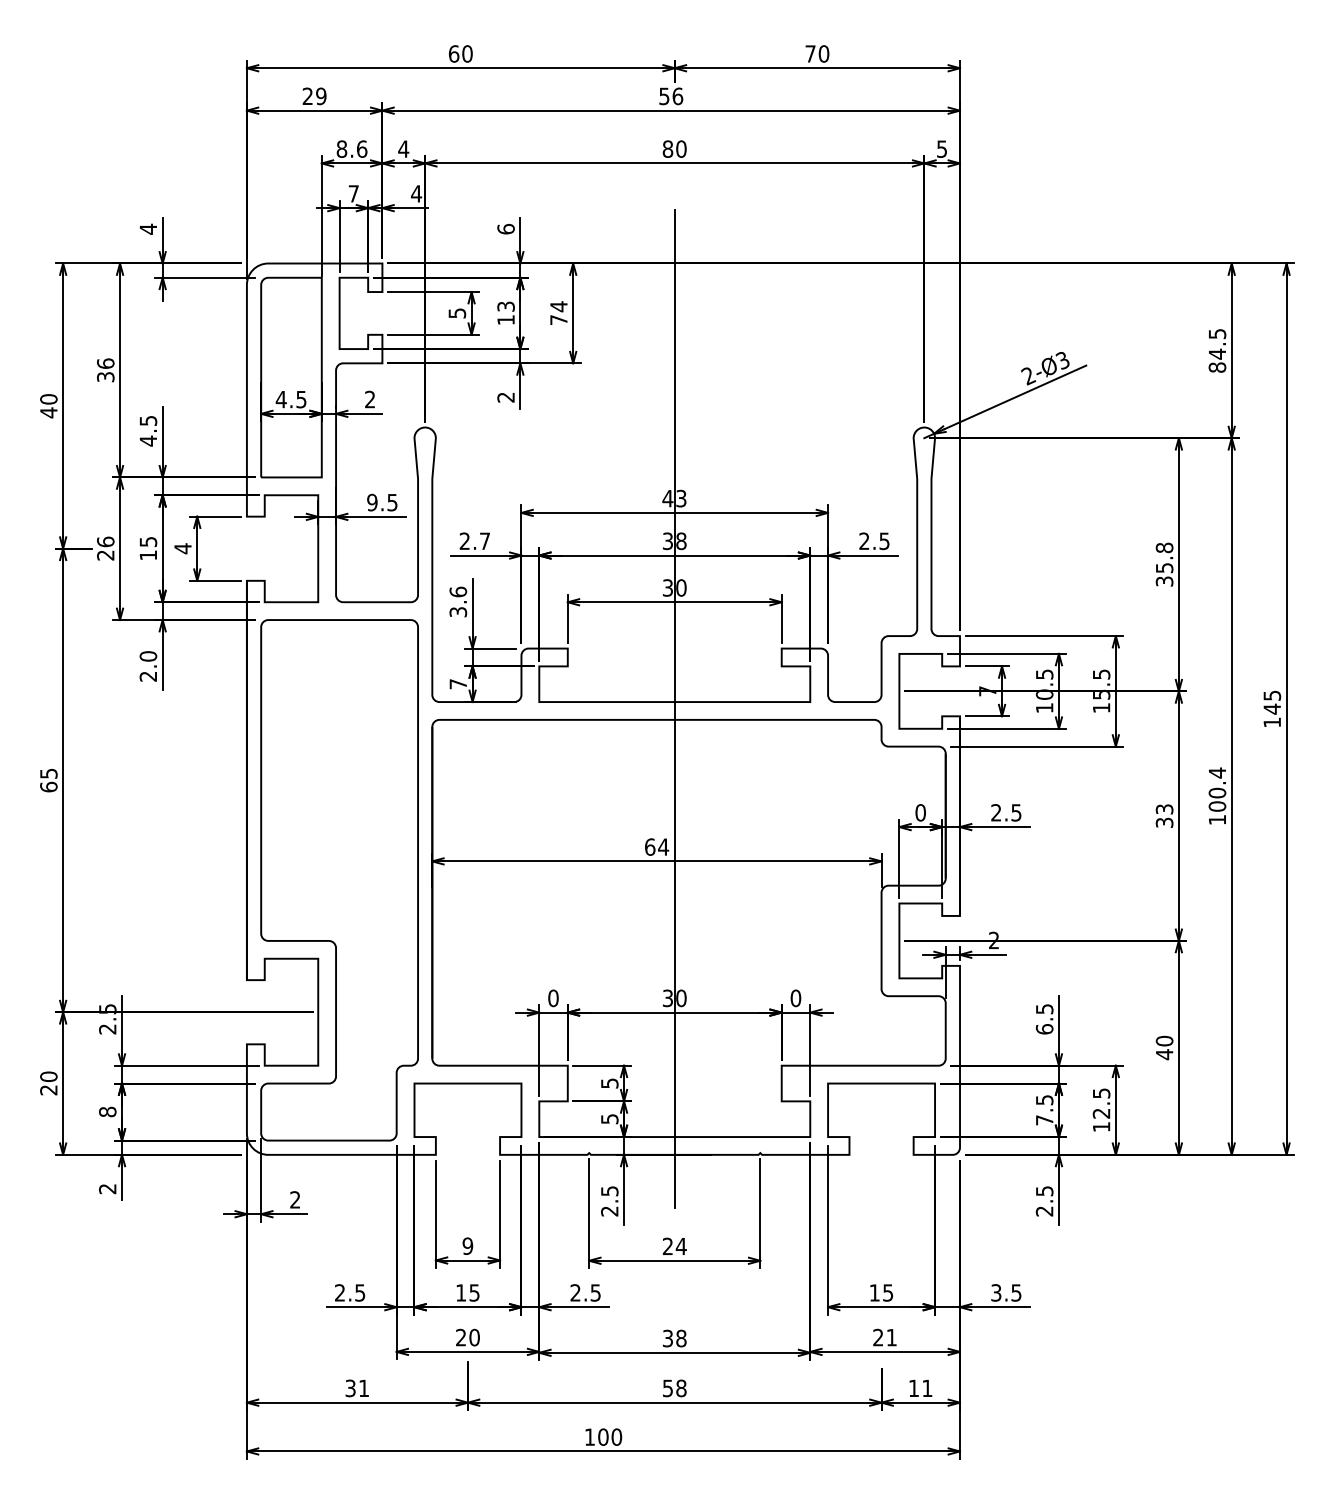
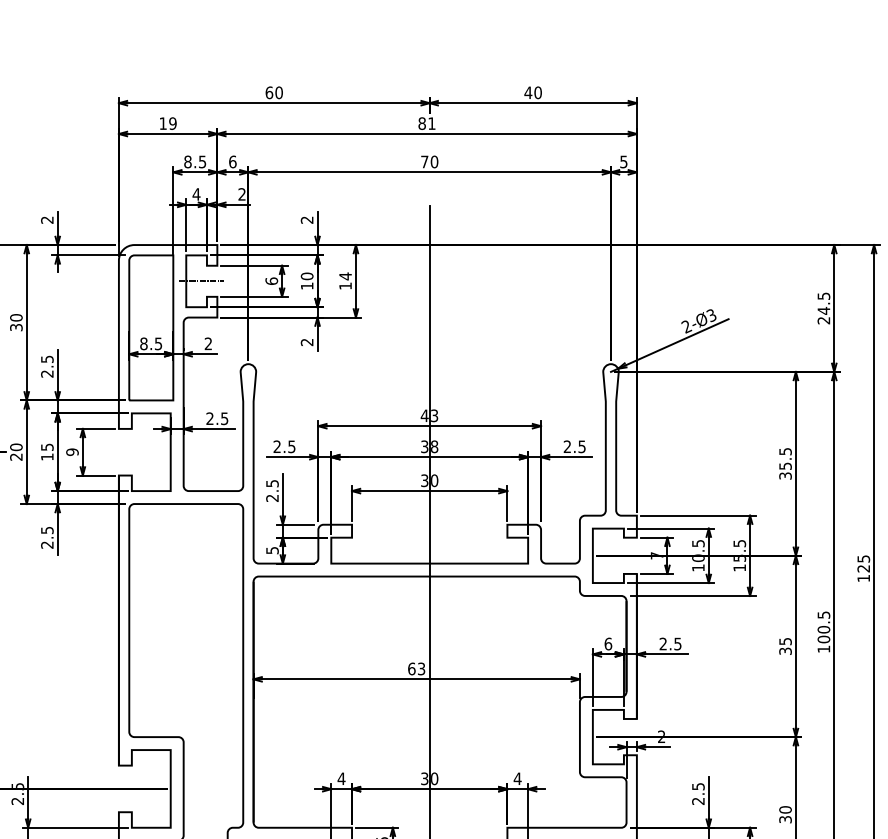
text: (810, 53) -> (528, 92), 70 -> 40
text: (307, 95) -> (162, 122), 29 -> 19
text: (671, 96) -> (427, 123), 56 -> 81
text: (362, 148) -> (202, 161), 8.6 -> 8.5
text: (403, 148) -> (232, 161), 4 -> 6
text: (667, 148) -> (424, 161), 80 -> 70
text: (353, 193) -> (196, 194), 7 -> 4
text: (416, 193) -> (242, 194), 4 -> 2
text: (147, 228) -> (46, 219), 4 -> 2
text: (505, 228) -> (306, 219), 6 -> 2
text: (505, 306) -> (306, 276), 13 -> 10
line: (360, 313) -> (201, 281), added
text: (457, 313) -> (271, 281), 5 -> 6
text: (558, 320) -> (345, 286), 74 -> 14
text: (105, 363) -> (16, 317), 36 -> 30
text: (1217, 367) -> (823, 320), 84.5 -> 24.5
text: (280, 399) -> (143, 343), 4.5 -> 8.5
text: (147, 440) -> (46, 373), 4.5 -> 2.5
text: (372, 502) -> (210, 418), 9.5 -> 2.5
text: (105, 541) -> (16, 446), 26 -> 20
text: (484, 541) -> (291, 446), 2.7 -> 2.5
text: (1164, 547) -> (785, 451), 35.8 -> 35.5
text: (182, 548) -> (72, 452), 4 -> 9
text: (458, 601) -> (272, 490), 3.6 -> 2.5
text: (148, 656) -> (47, 530), 2.0 -> 2.5
text: (458, 684) -> (272, 550), 7 -> 5
text: (1271, 708) -> (863, 568), 145 -> 125
text: (1217, 772) -> (823, 614), 100.4 -> 100.5
text: (1163, 808) -> (784, 640), 33 -> 35
text: (920, 812) -> (608, 643), 0 -> 6
text: (663, 846) -> (421, 668), 64 -> 63
text: (552, 998) -> (340, 778), 0 -> 4
text: (795, 998) -> (517, 778), 0 -> 4
text: (1044, 1029) -> (698, 801), 6.5 -> 2.5
text: (1164, 1054) -> (785, 819), 40 -> 30

